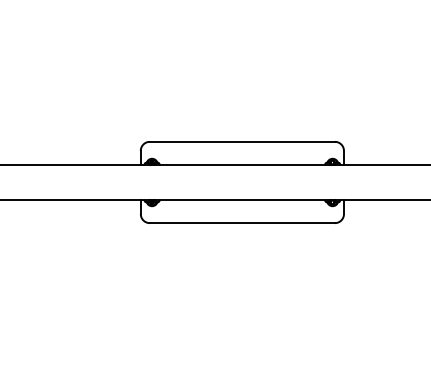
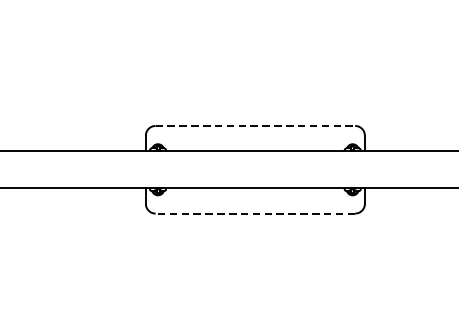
line: (242, 141) -> (255, 125), solid -> dashed
line: (242, 223) -> (255, 213), solid -> dashed

